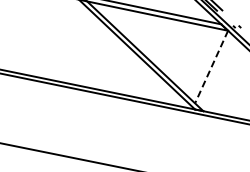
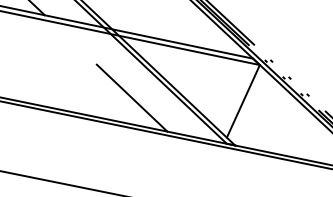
line: (99, 63) -> (131, 97), added
line: (211, 67) -> (243, 101), dashed -> solid

